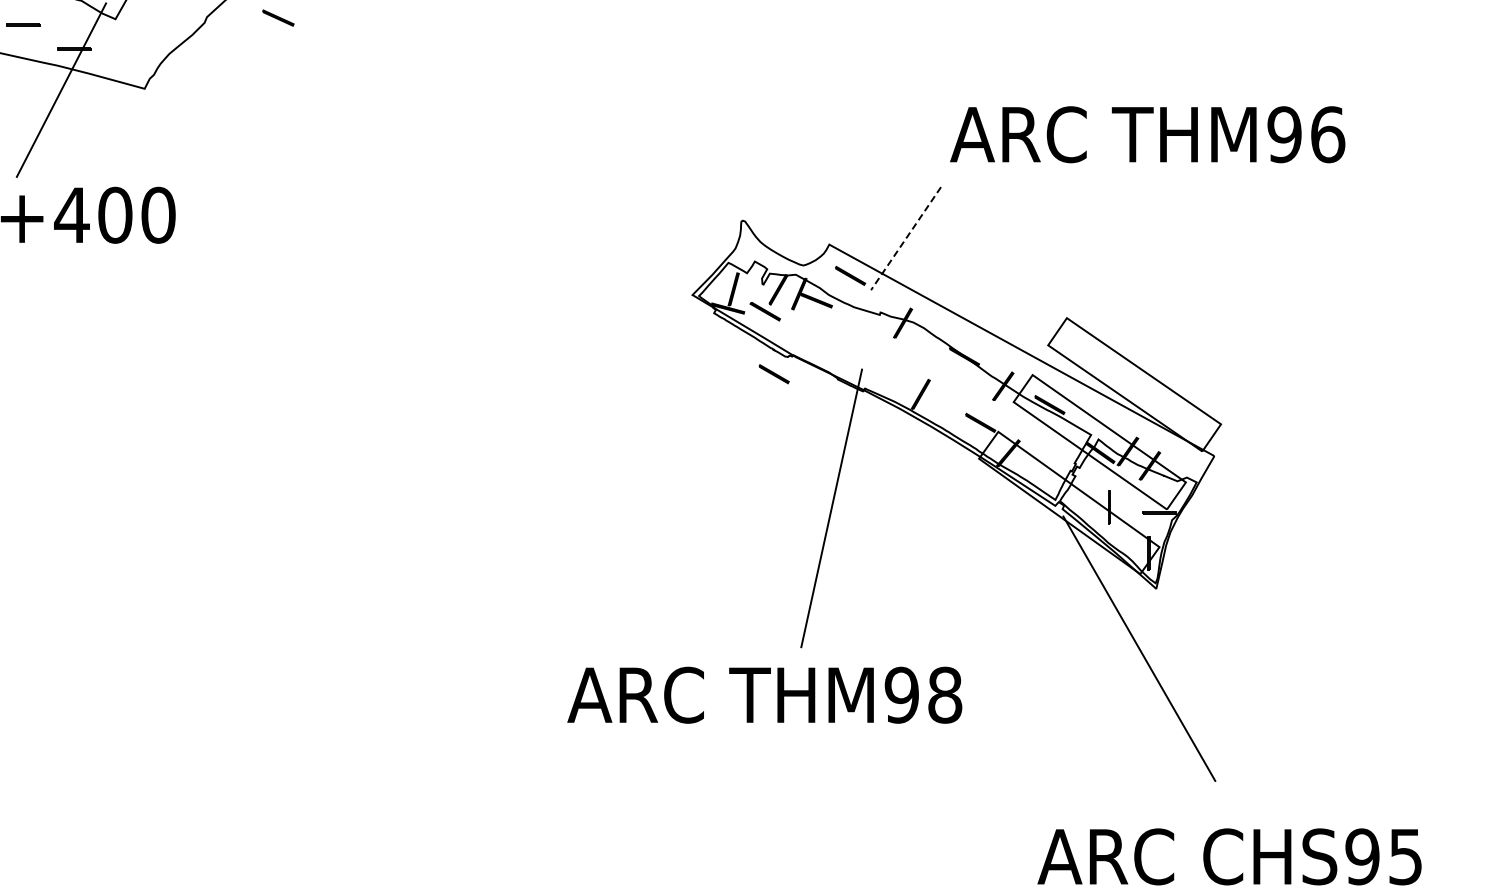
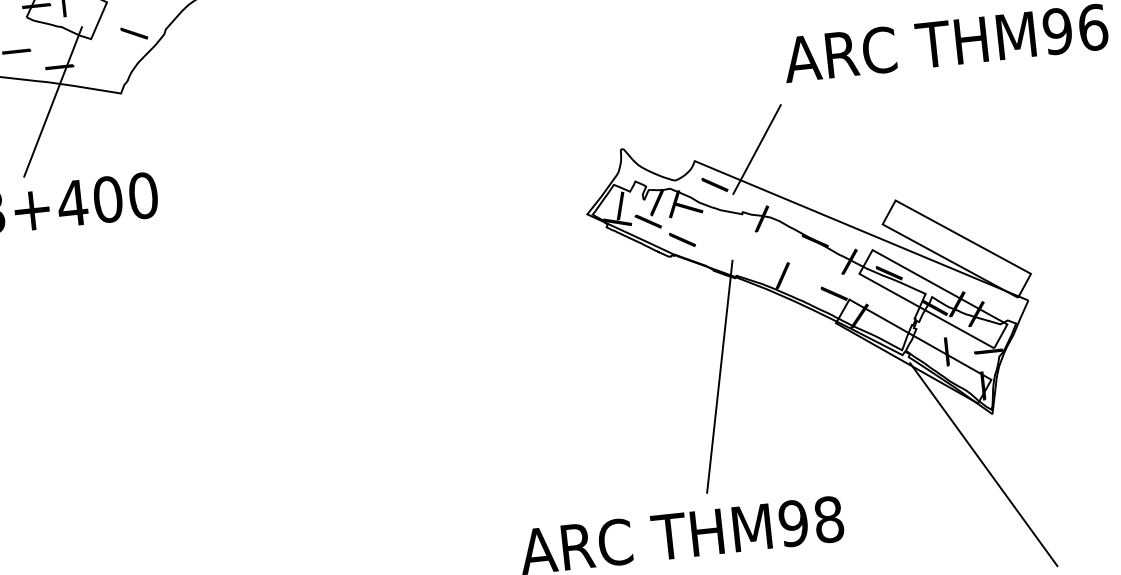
line: (278, 17) -> (134, 33), moved
line: (905, 239) -> (756, 150), dashed -> solid
line: (773, 374) -> (681, 240), moved

